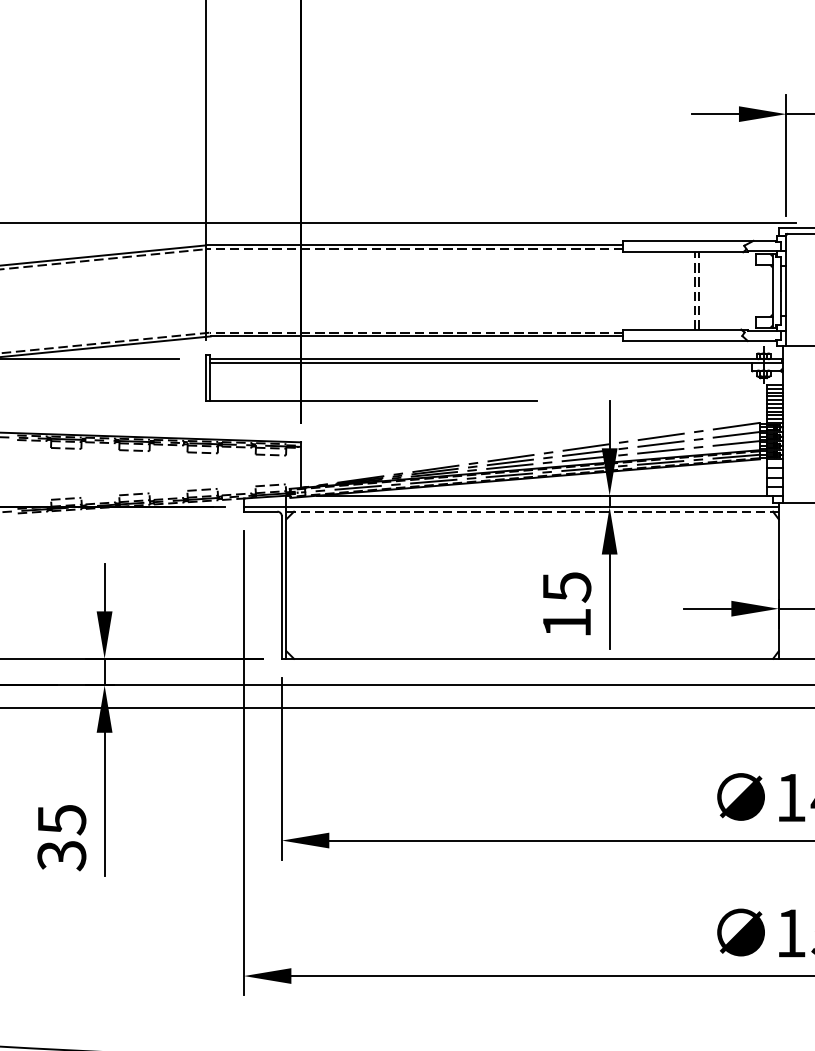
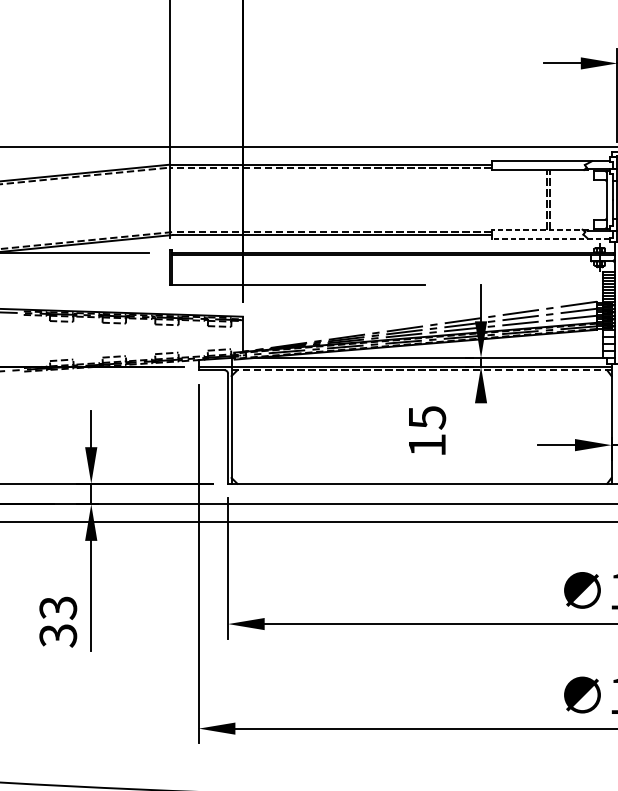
line: (685, 329) -> (539, 229), solid -> dashed
line: (699, 340) -> (550, 238), solid -> dashed
line: (609, 601) -> (480, 439), removed
text: (567, 603) -> (427, 430), moved
text: (61, 820) -> (57, 608), 35 -> 33

